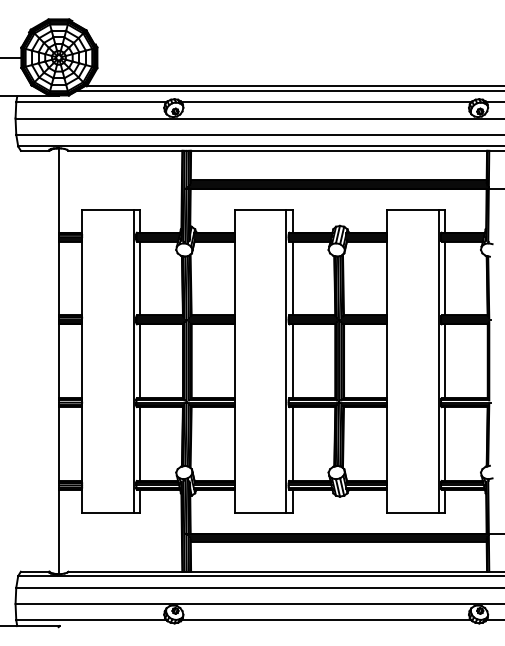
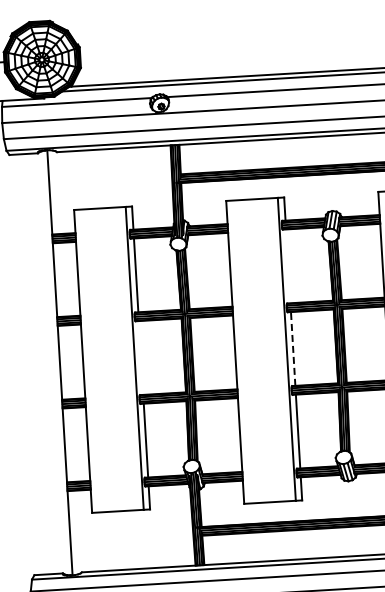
line: (292, 278) -> (288, 266), removed
line: (140, 361) -> (141, 358), removed
line: (292, 361) -> (293, 349), solid -> dashed

